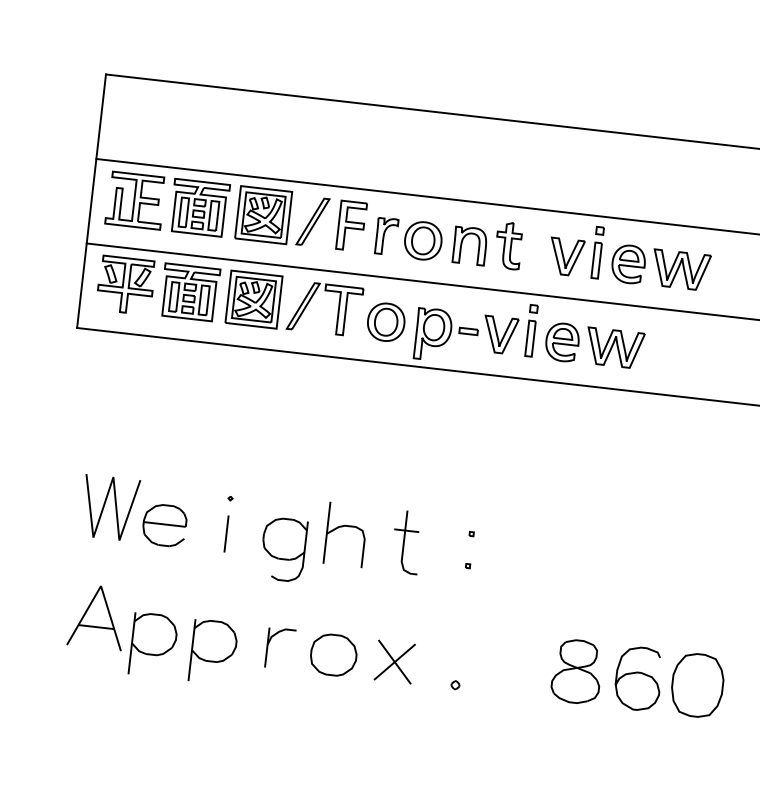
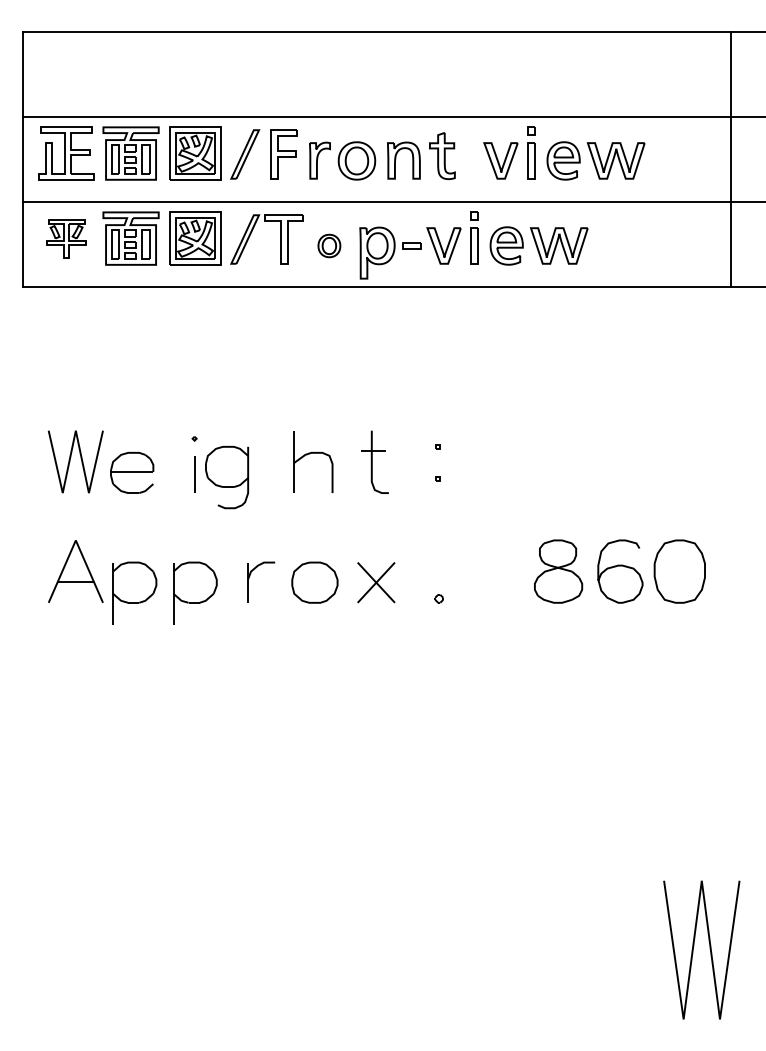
part: (125, 285) -> (66, 238), size x0.7
part: (386, 321) -> (329, 245), size x0.6
part: (283, 549) -> (227, 477), moved

